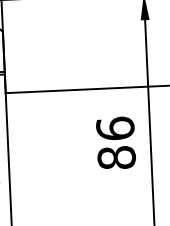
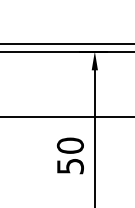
text: (114, 142) -> (69, 155), 86 -> 50

